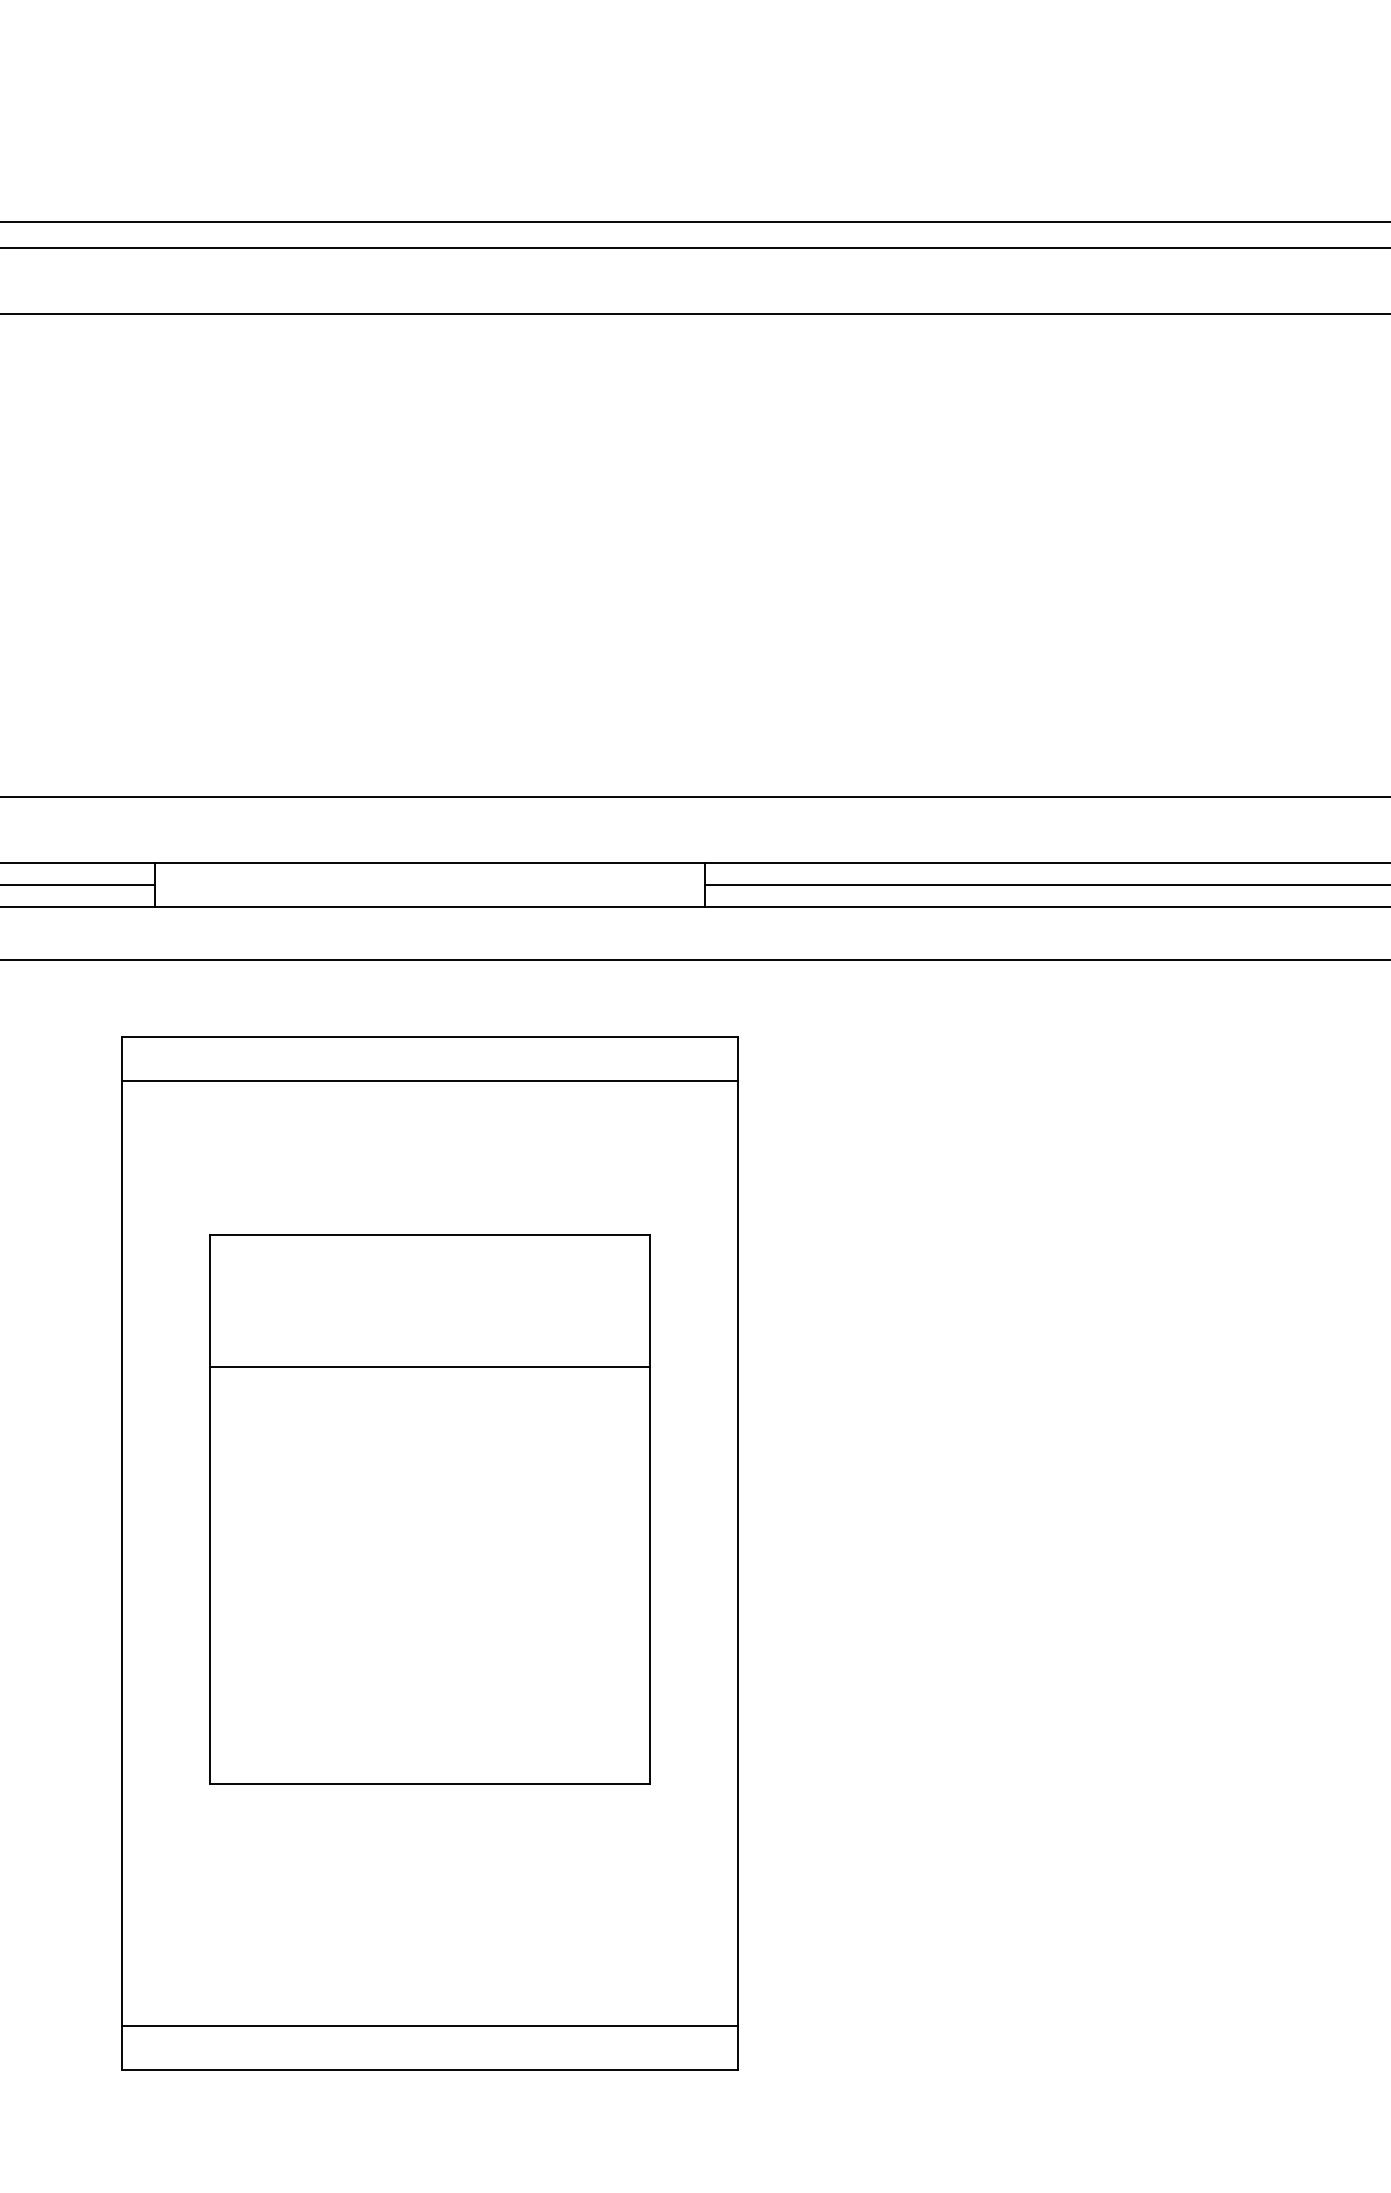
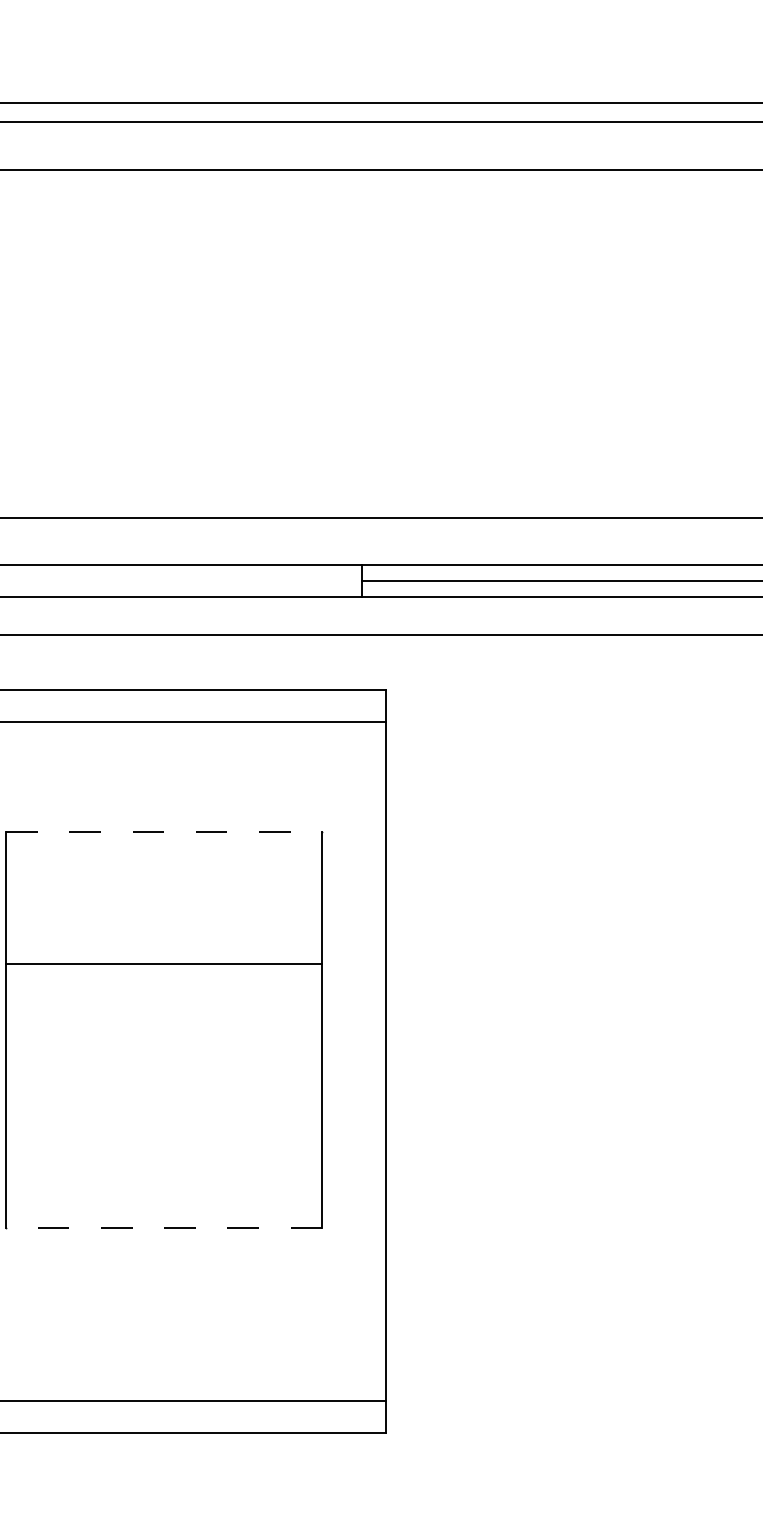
line: (430, 1234) -> (164, 832), solid -> dashed
line: (429, 1367) -> (163, 963), moved
line: (430, 1784) -> (164, 1227), solid -> dashed

